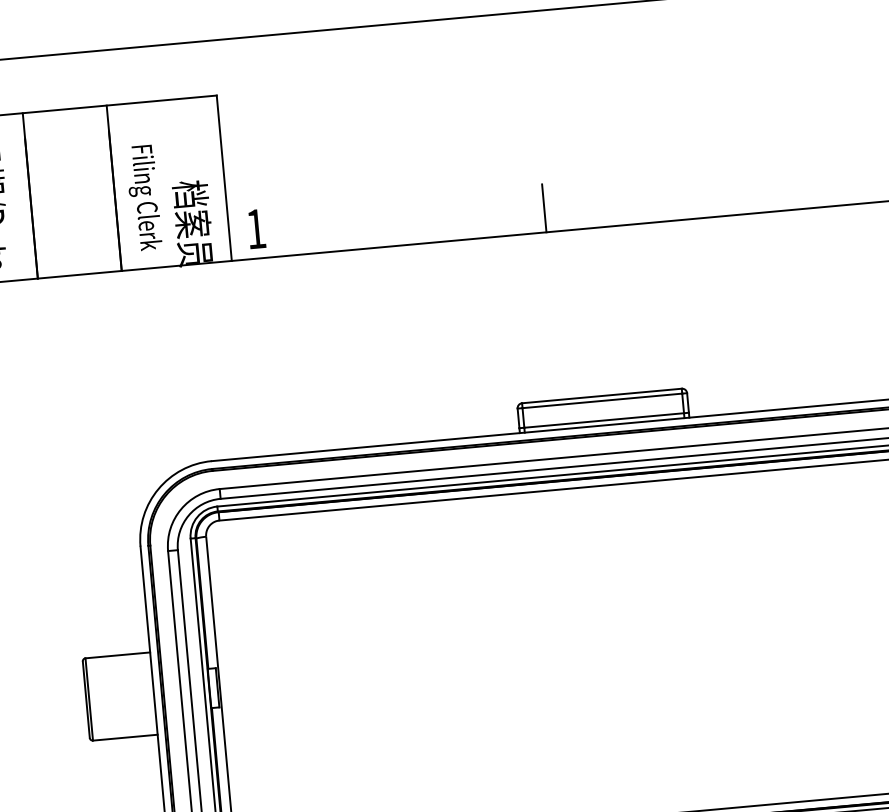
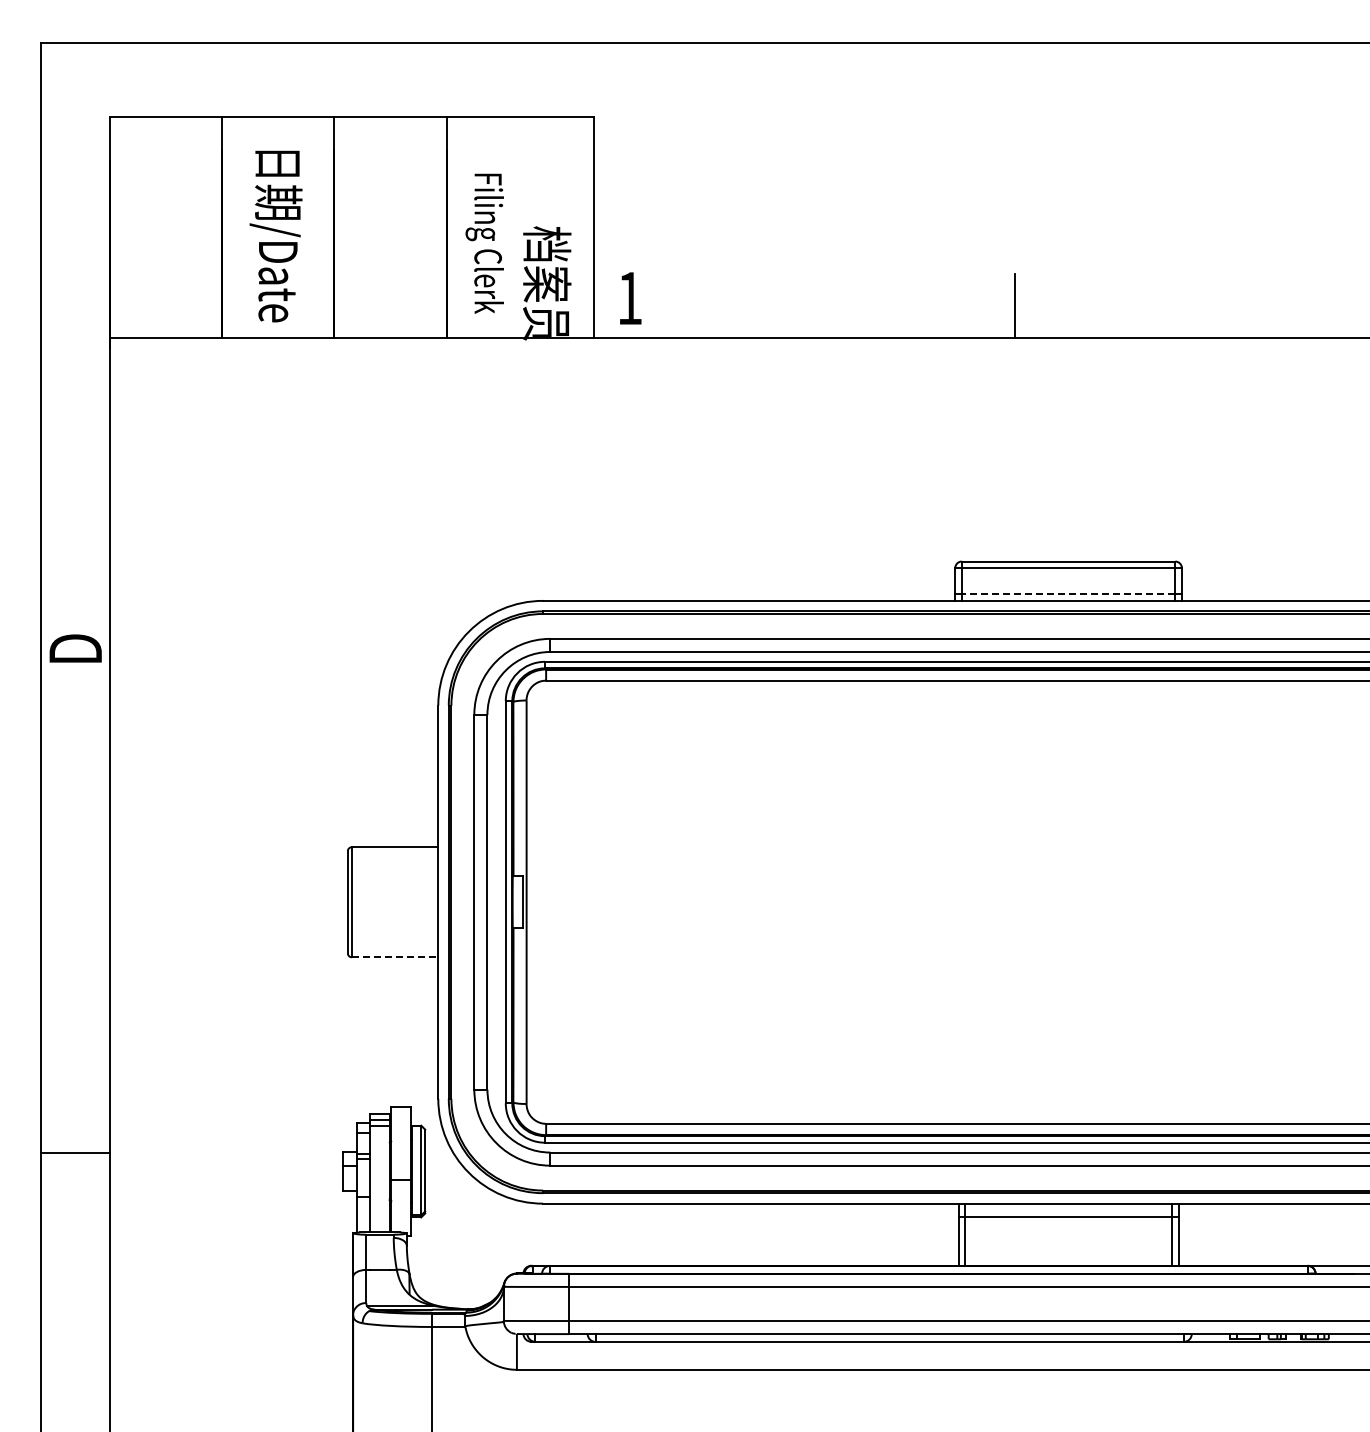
line: (604, 420) -> (1068, 594), solid -> dashed
line: (125, 737) -> (395, 957), solid -> dashed

